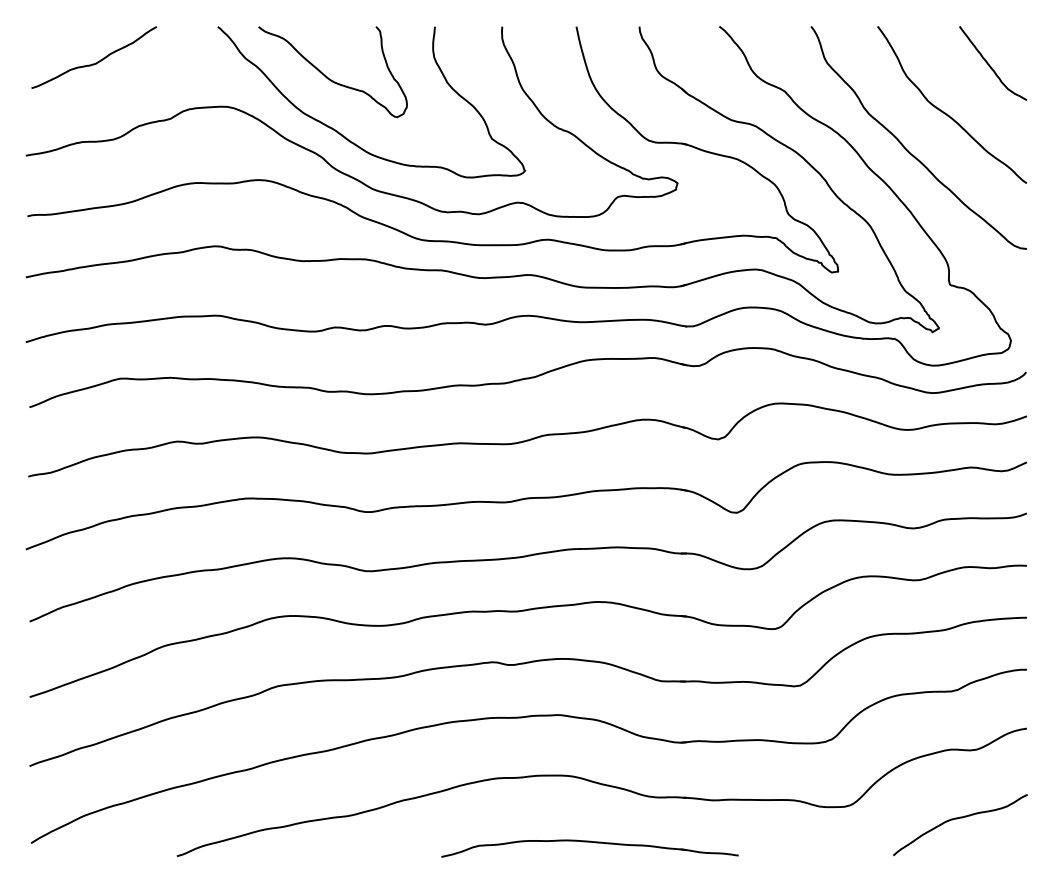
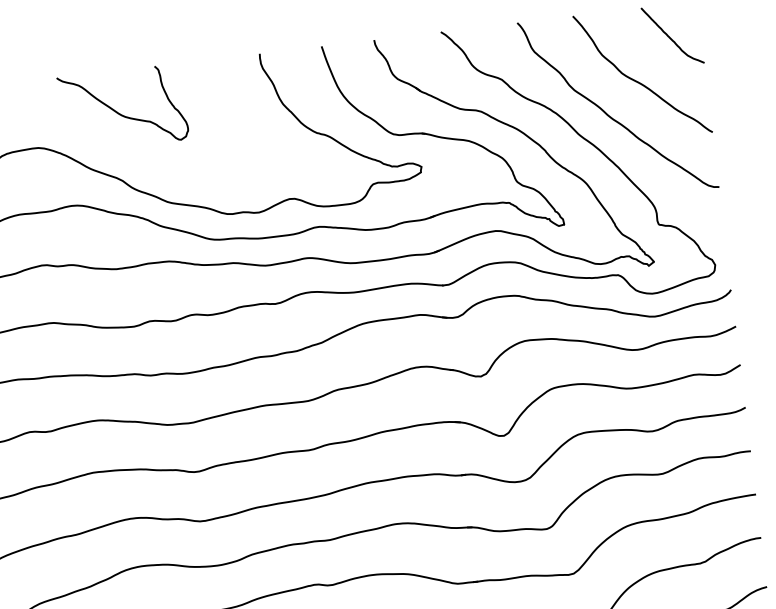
curve: (345, 136) -> (139, 160), removed

